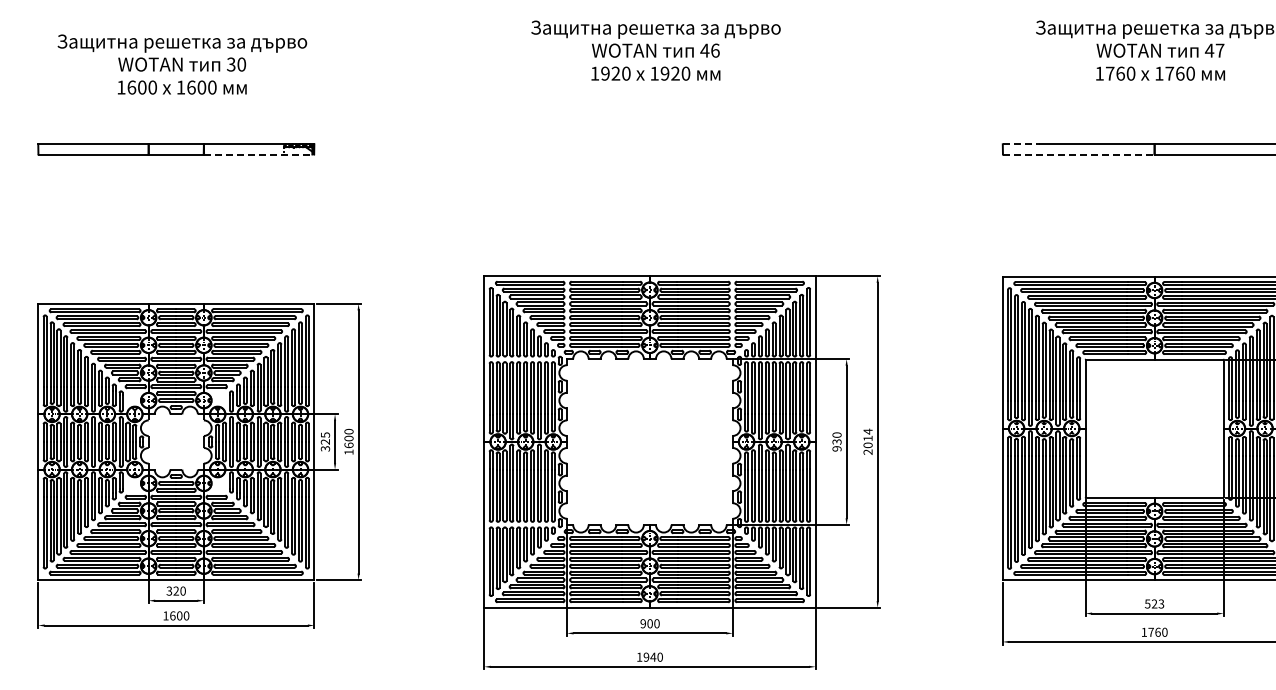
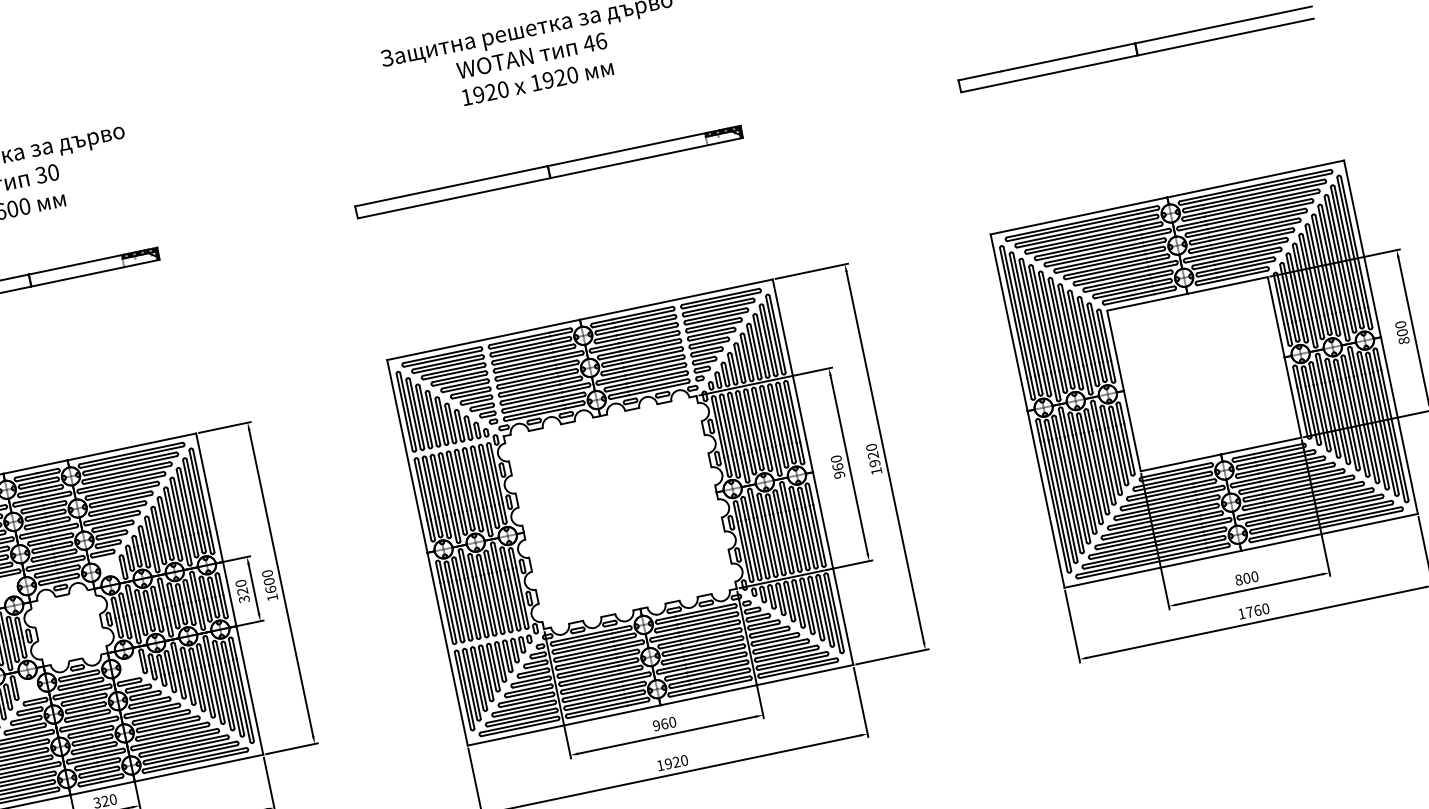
line: (1021, 144) -> (980, 76), dashed -> solid
part: (649, 149) -> (548, 172), added
line: (259, 154) -> (96, 272), dashed -> solid
line: (1079, 154) -> (1050, 73), dashed -> solid
text: (324, 434) -> (239, 582), 325 -> 320
text: (836, 441) -> (837, 466), 930 -> 960
text: (867, 441) -> (873, 459), 2014 -> 1920
text: (1154, 603) -> (1246, 577), 523 -> 800
text: (649, 623) -> (663, 723), 900 -> 960
text: (653, 656) -> (676, 761), 1940 -> 1920

